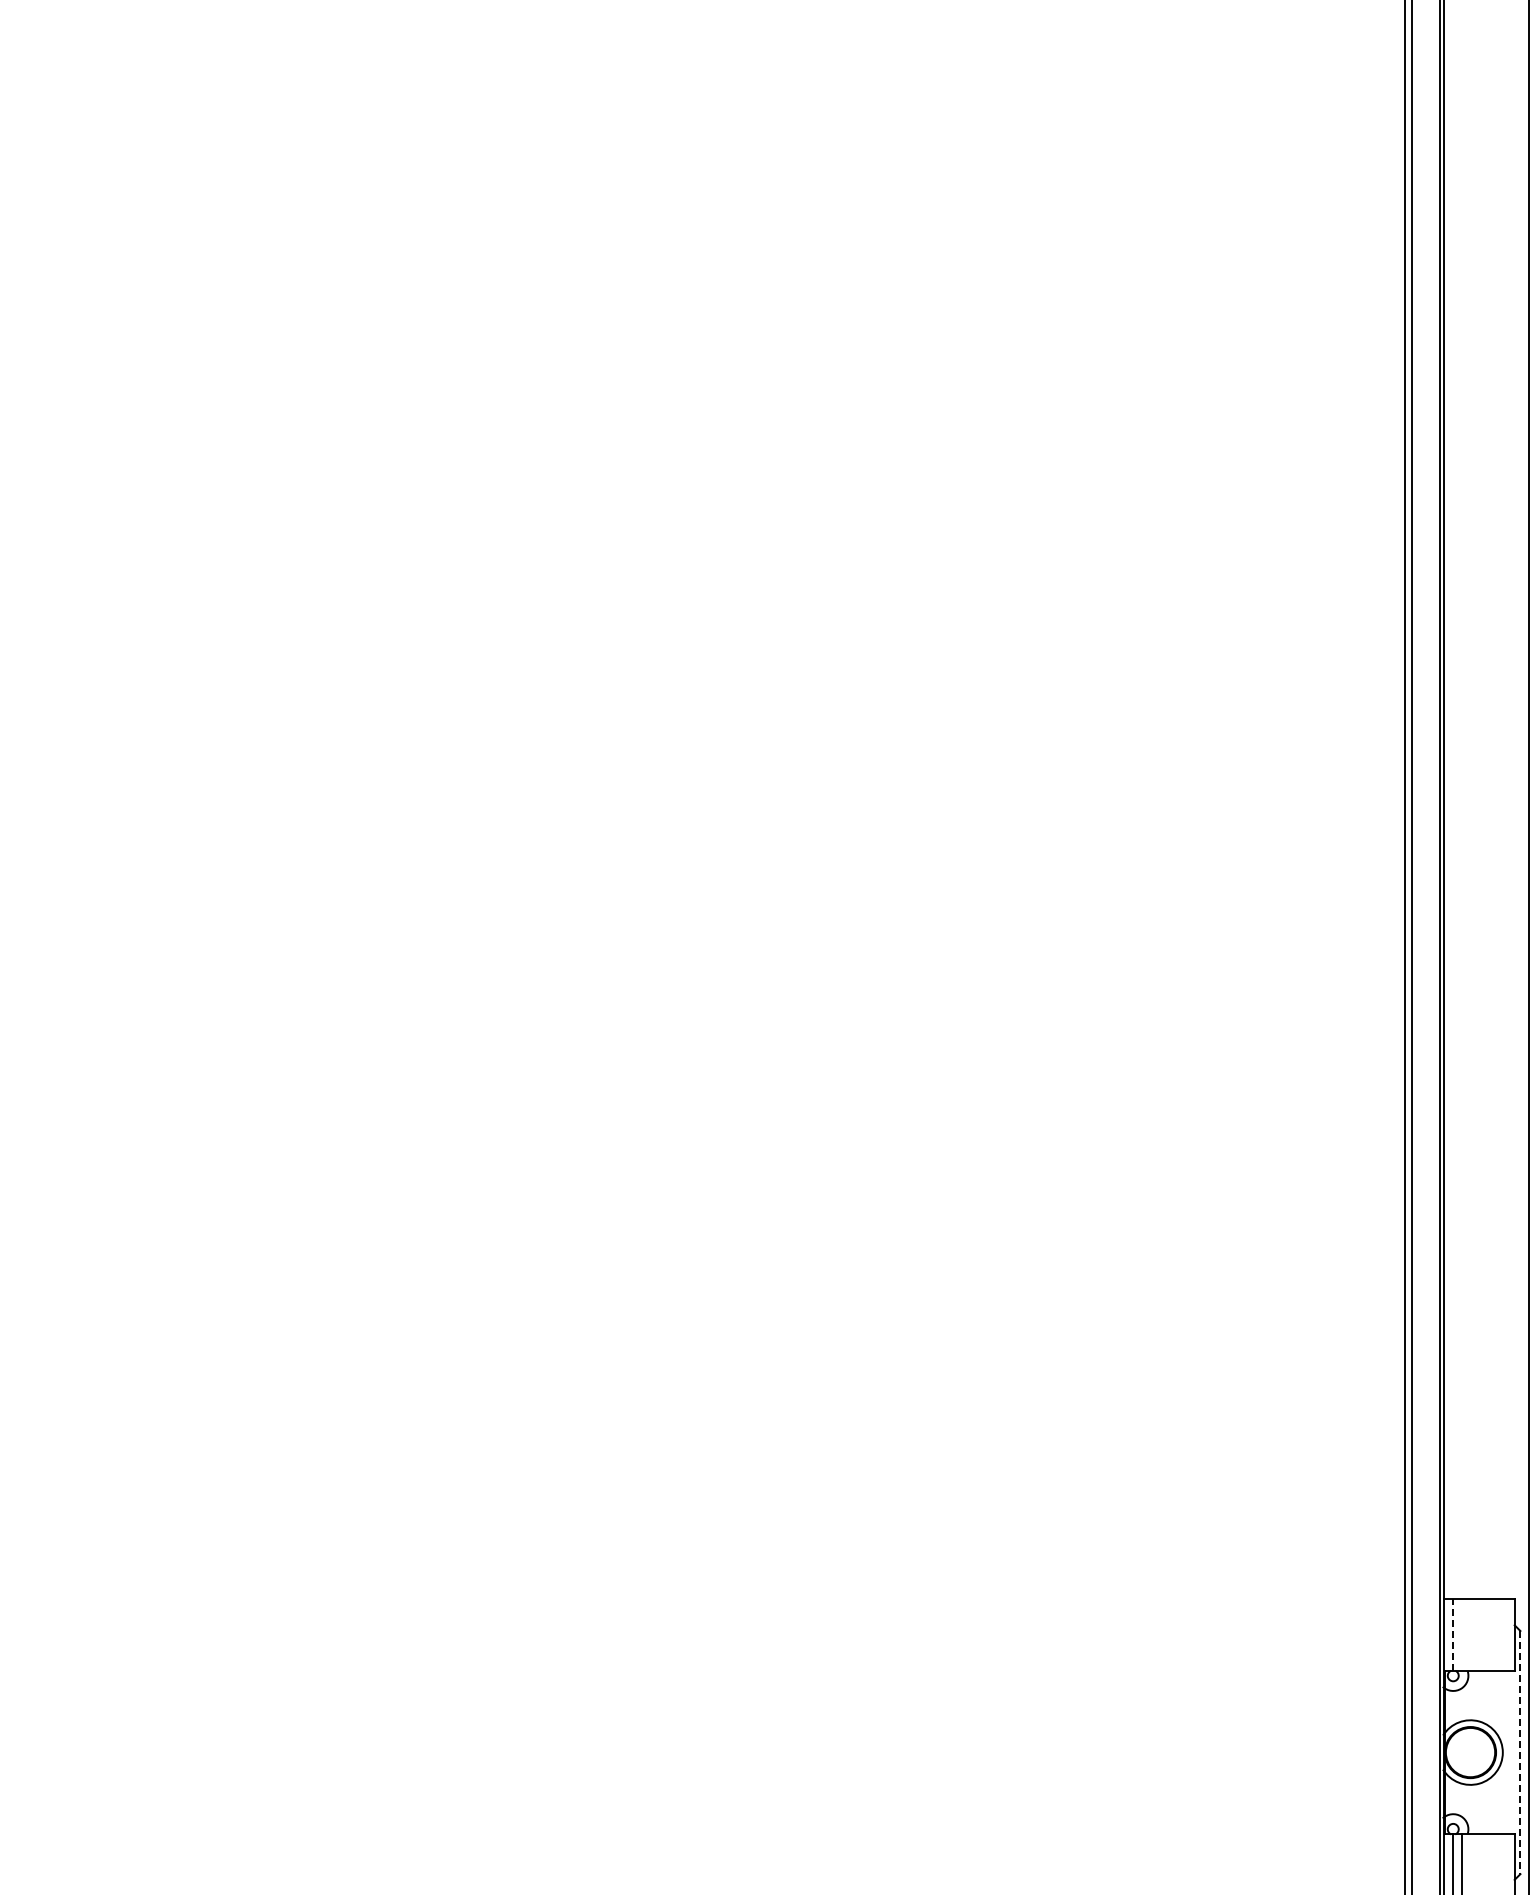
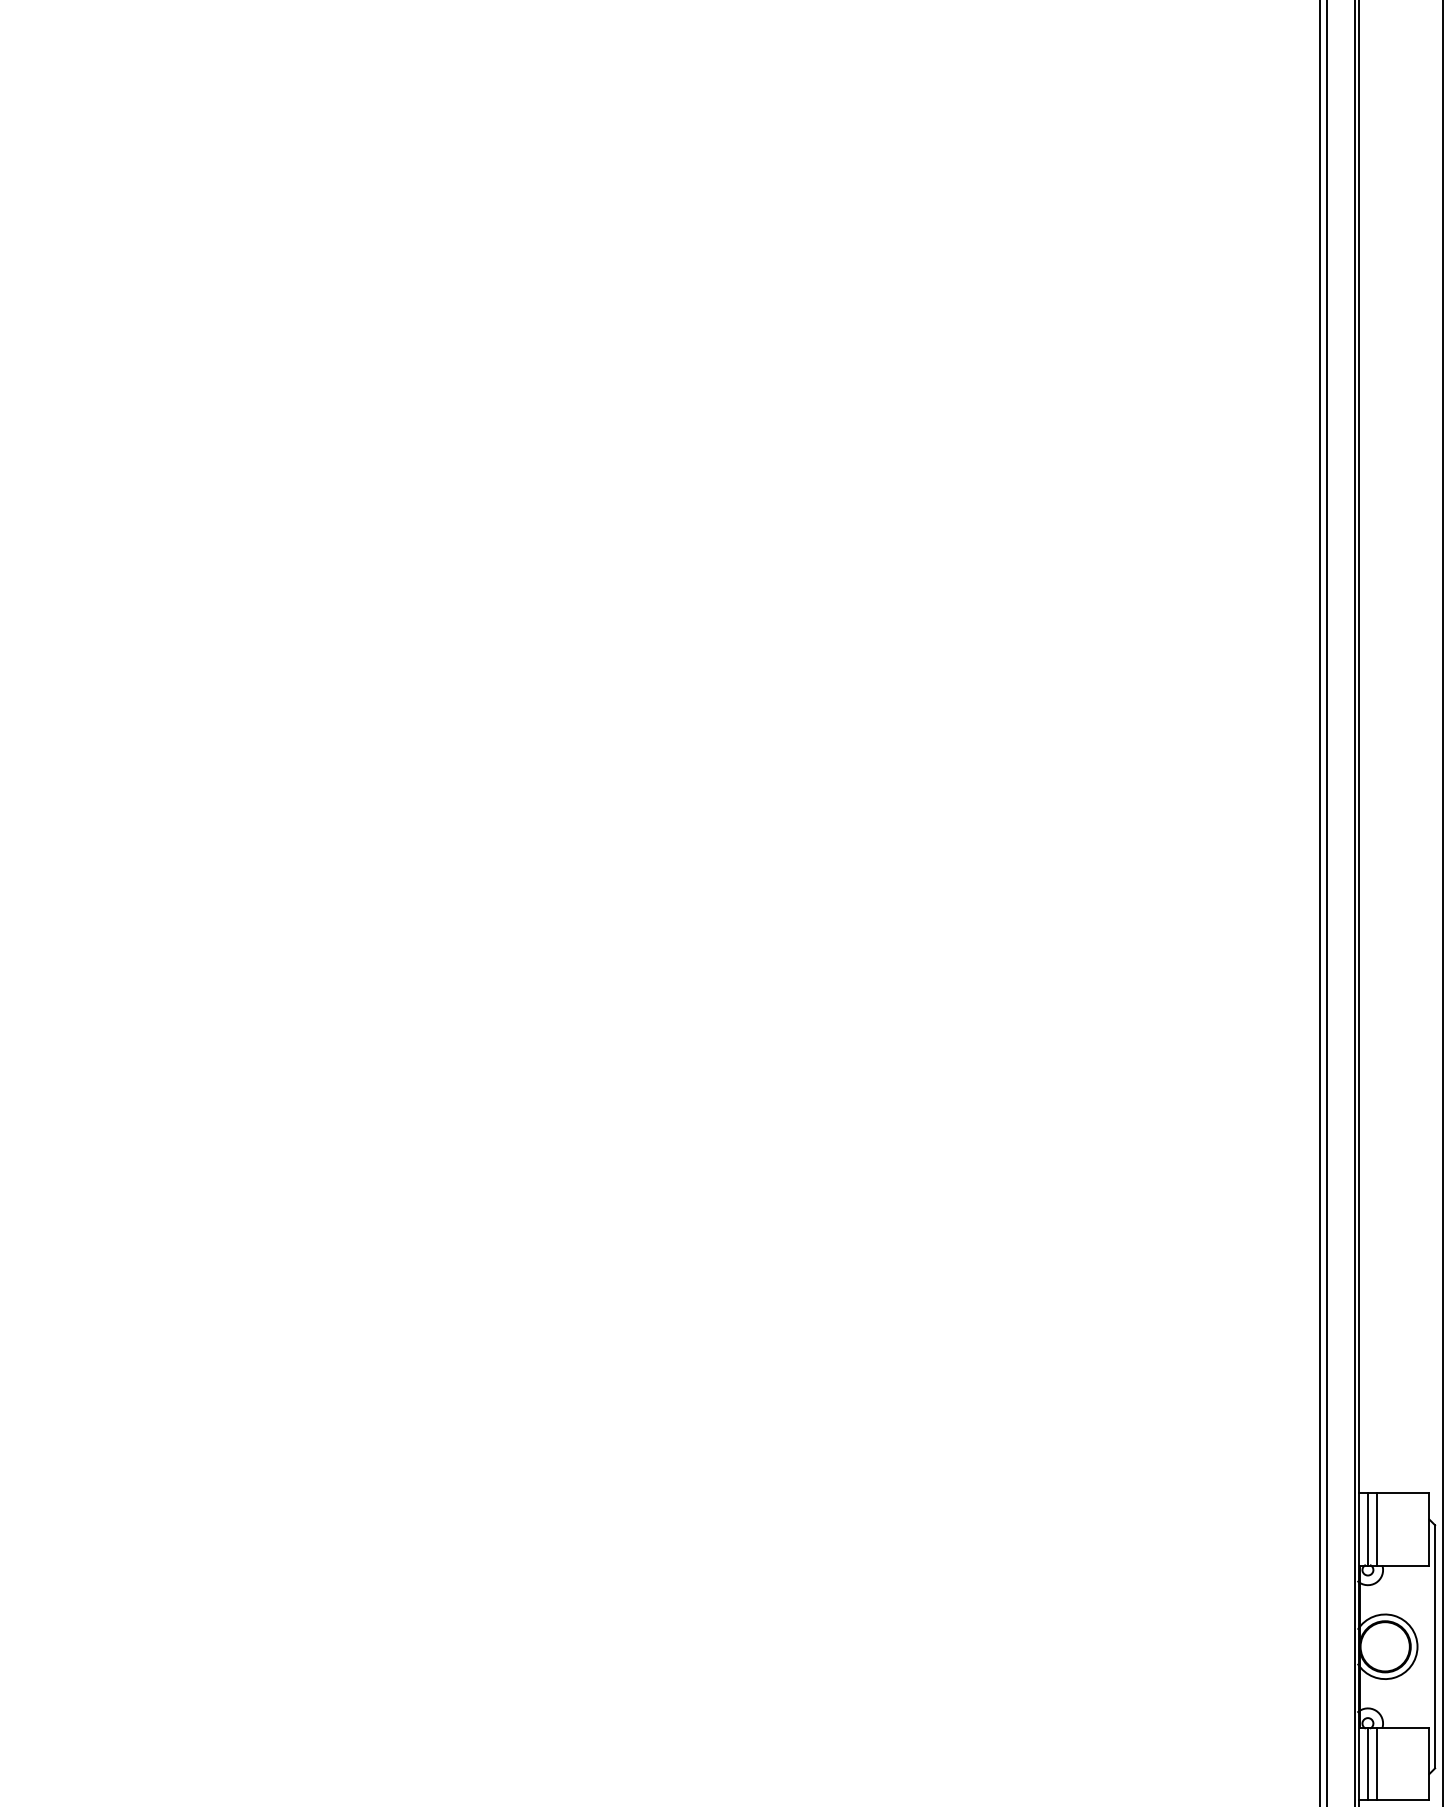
line: (1453, 1634) -> (1368, 1528), dashed -> solid
line: (1462, 1635) -> (1377, 1529), added
line: (1520, 1752) -> (1435, 1646), dashed -> solid

